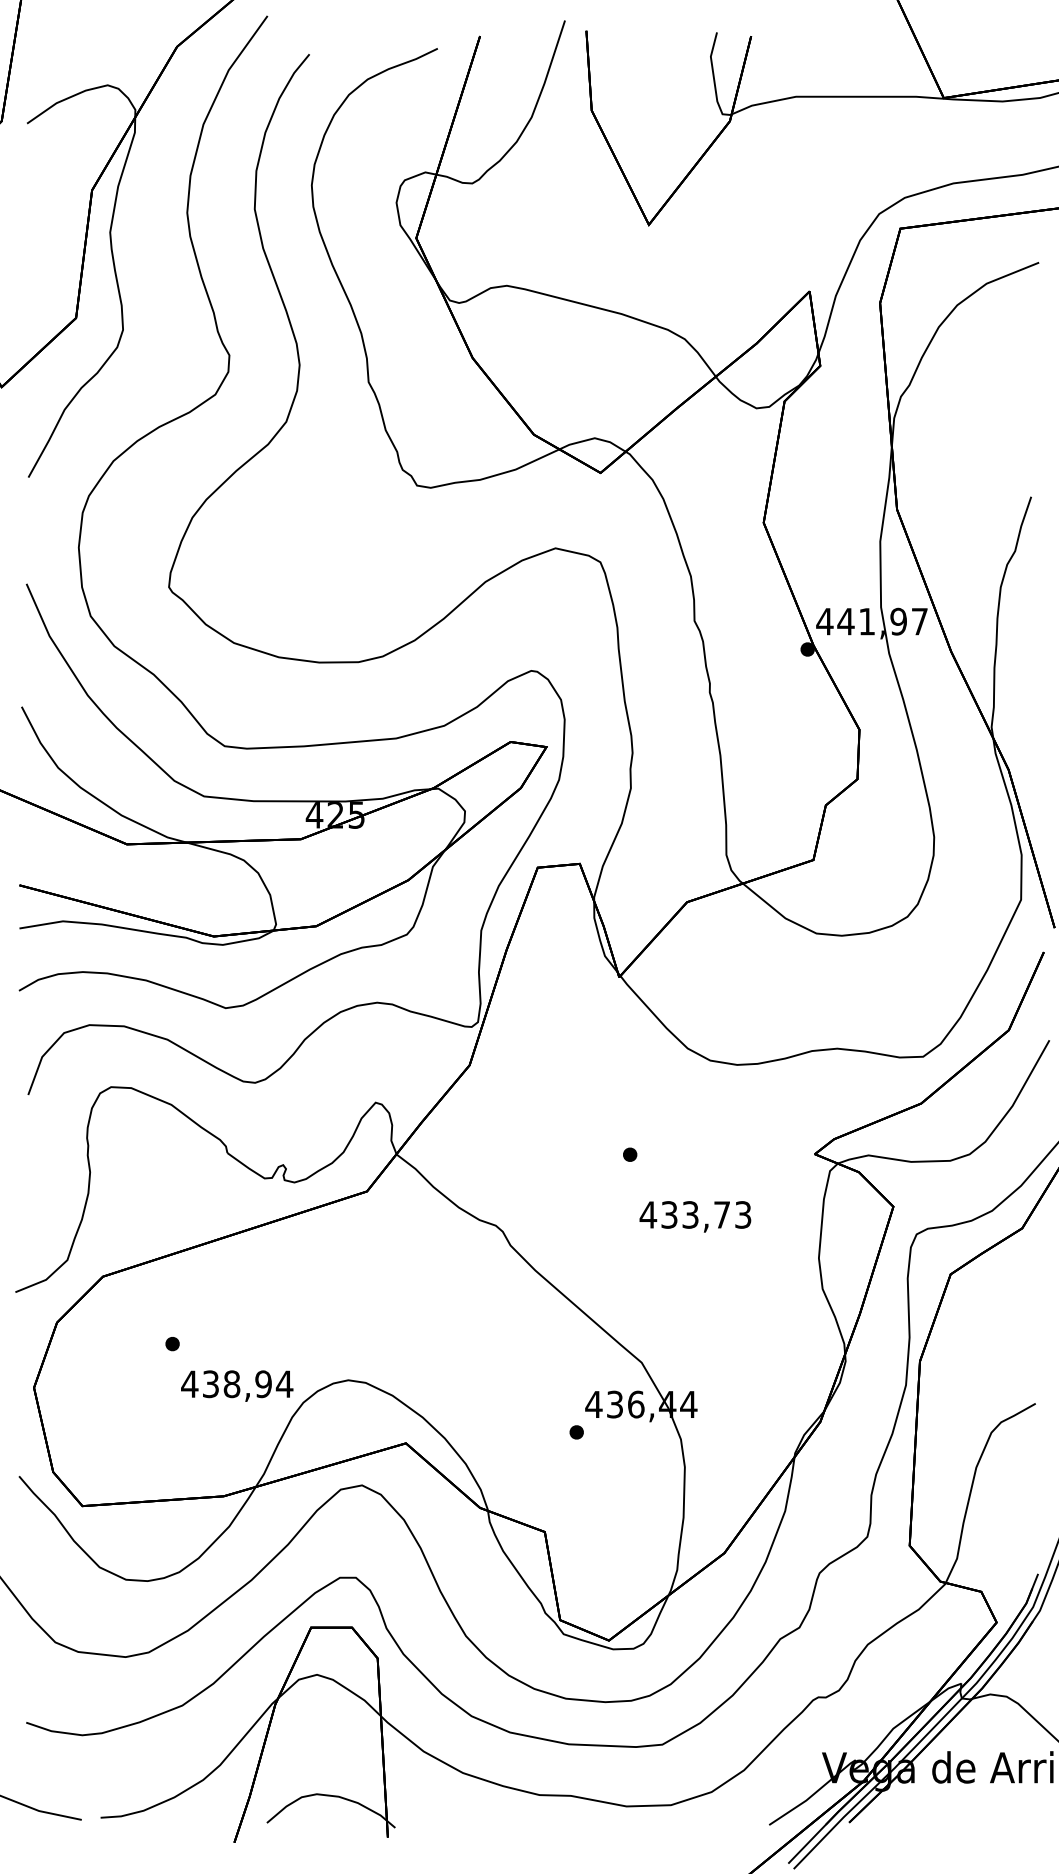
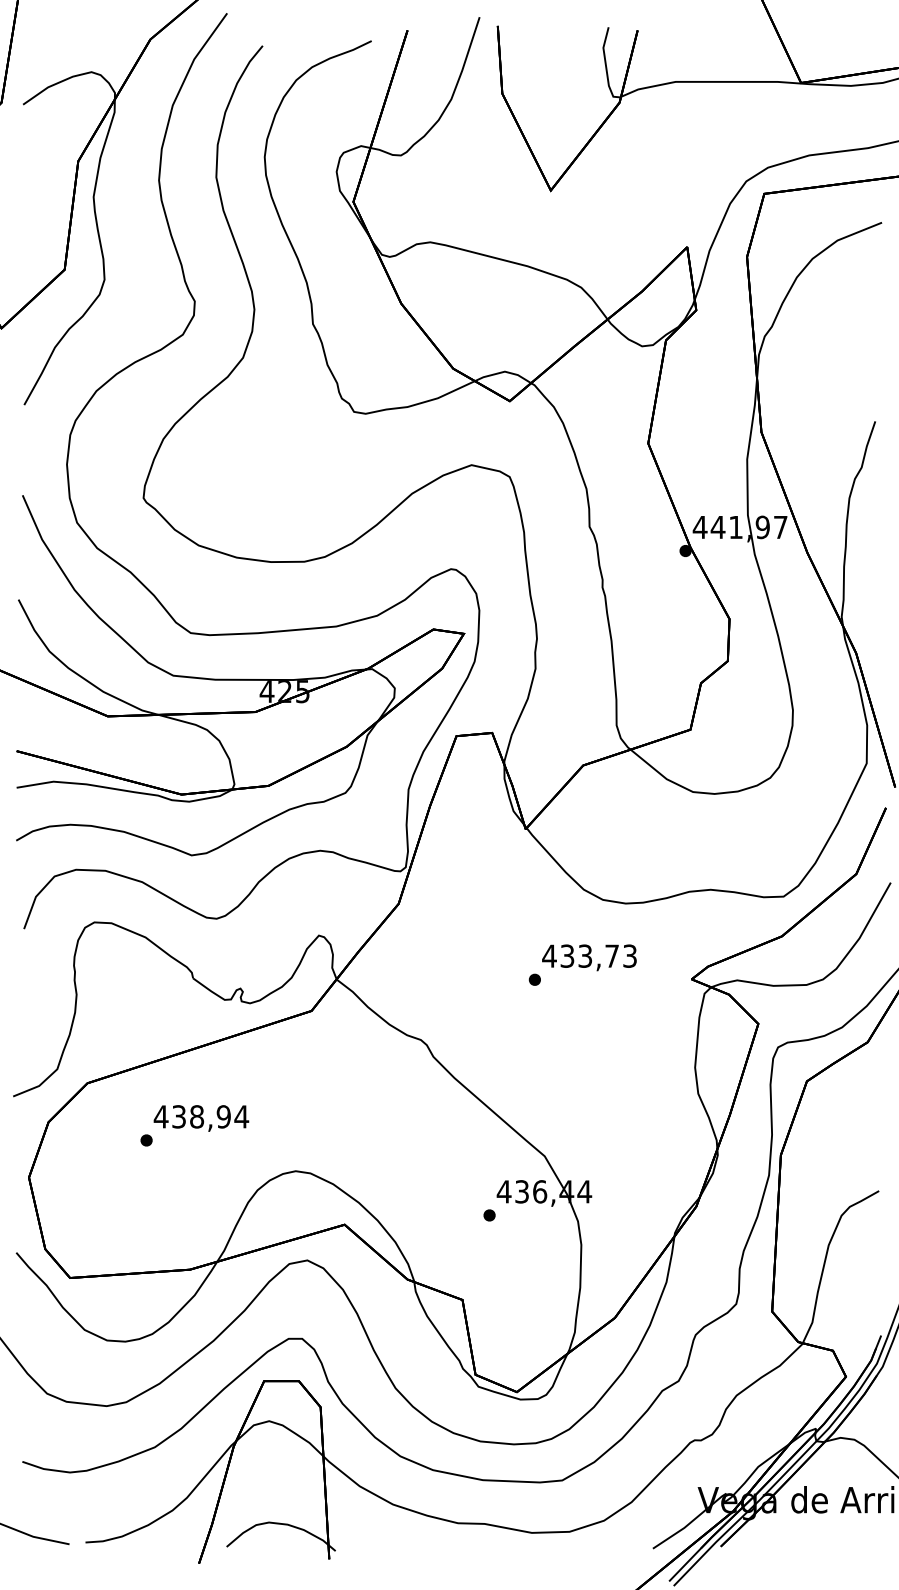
text: (695, 1216) -> (589, 957), moved
text: (237, 1385) -> (201, 1117), moved

